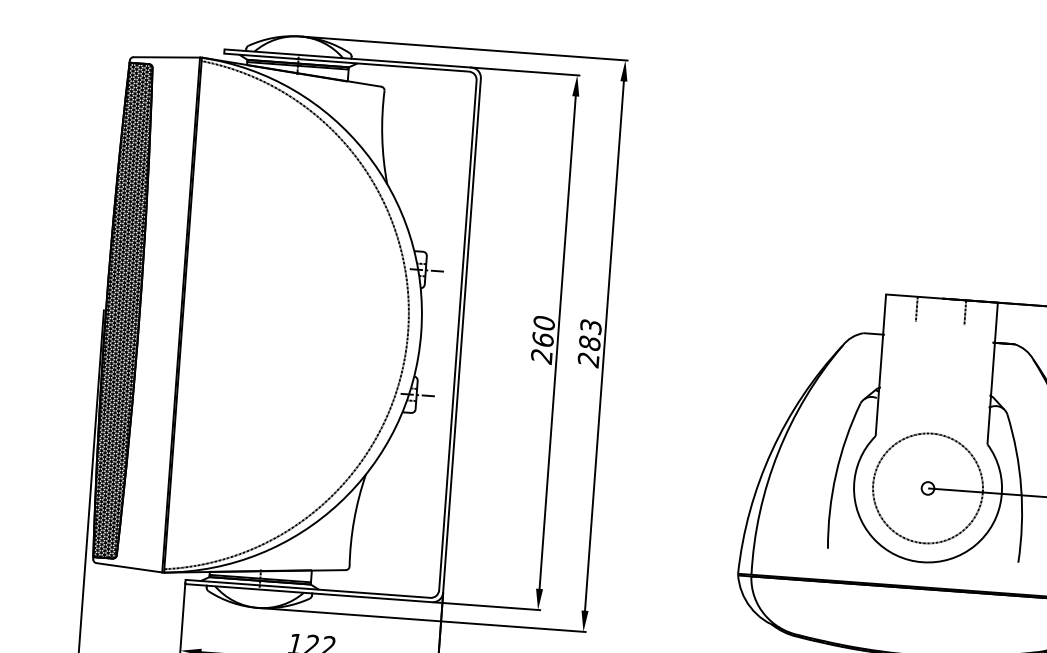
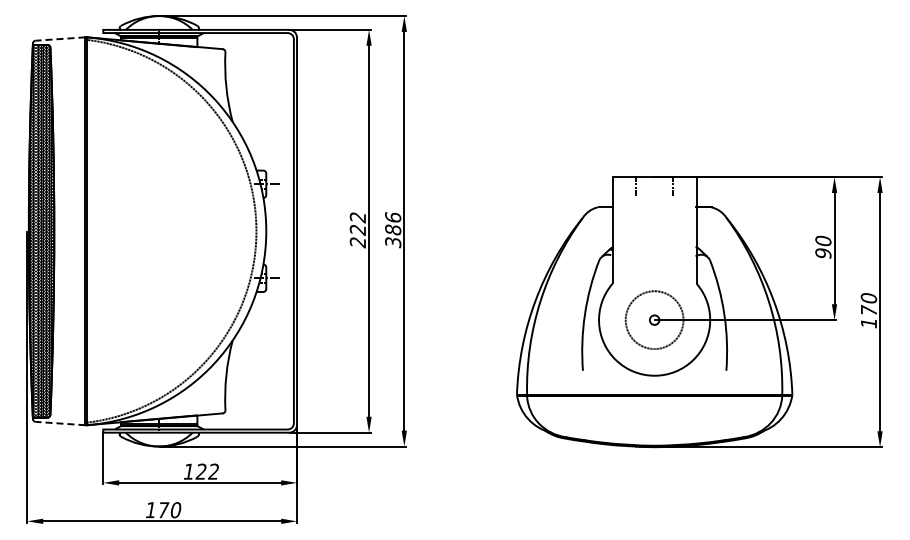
line: (166, 58) -> (60, 39), solid -> dashed
text: (543, 331) -> (357, 223), 260 -> 222
text: (590, 344) -> (393, 230), 283 -> 386
circle: (927, 487) -> (654, 319), size x0.7
line: (129, 567) -> (60, 423), solid -> dashed

